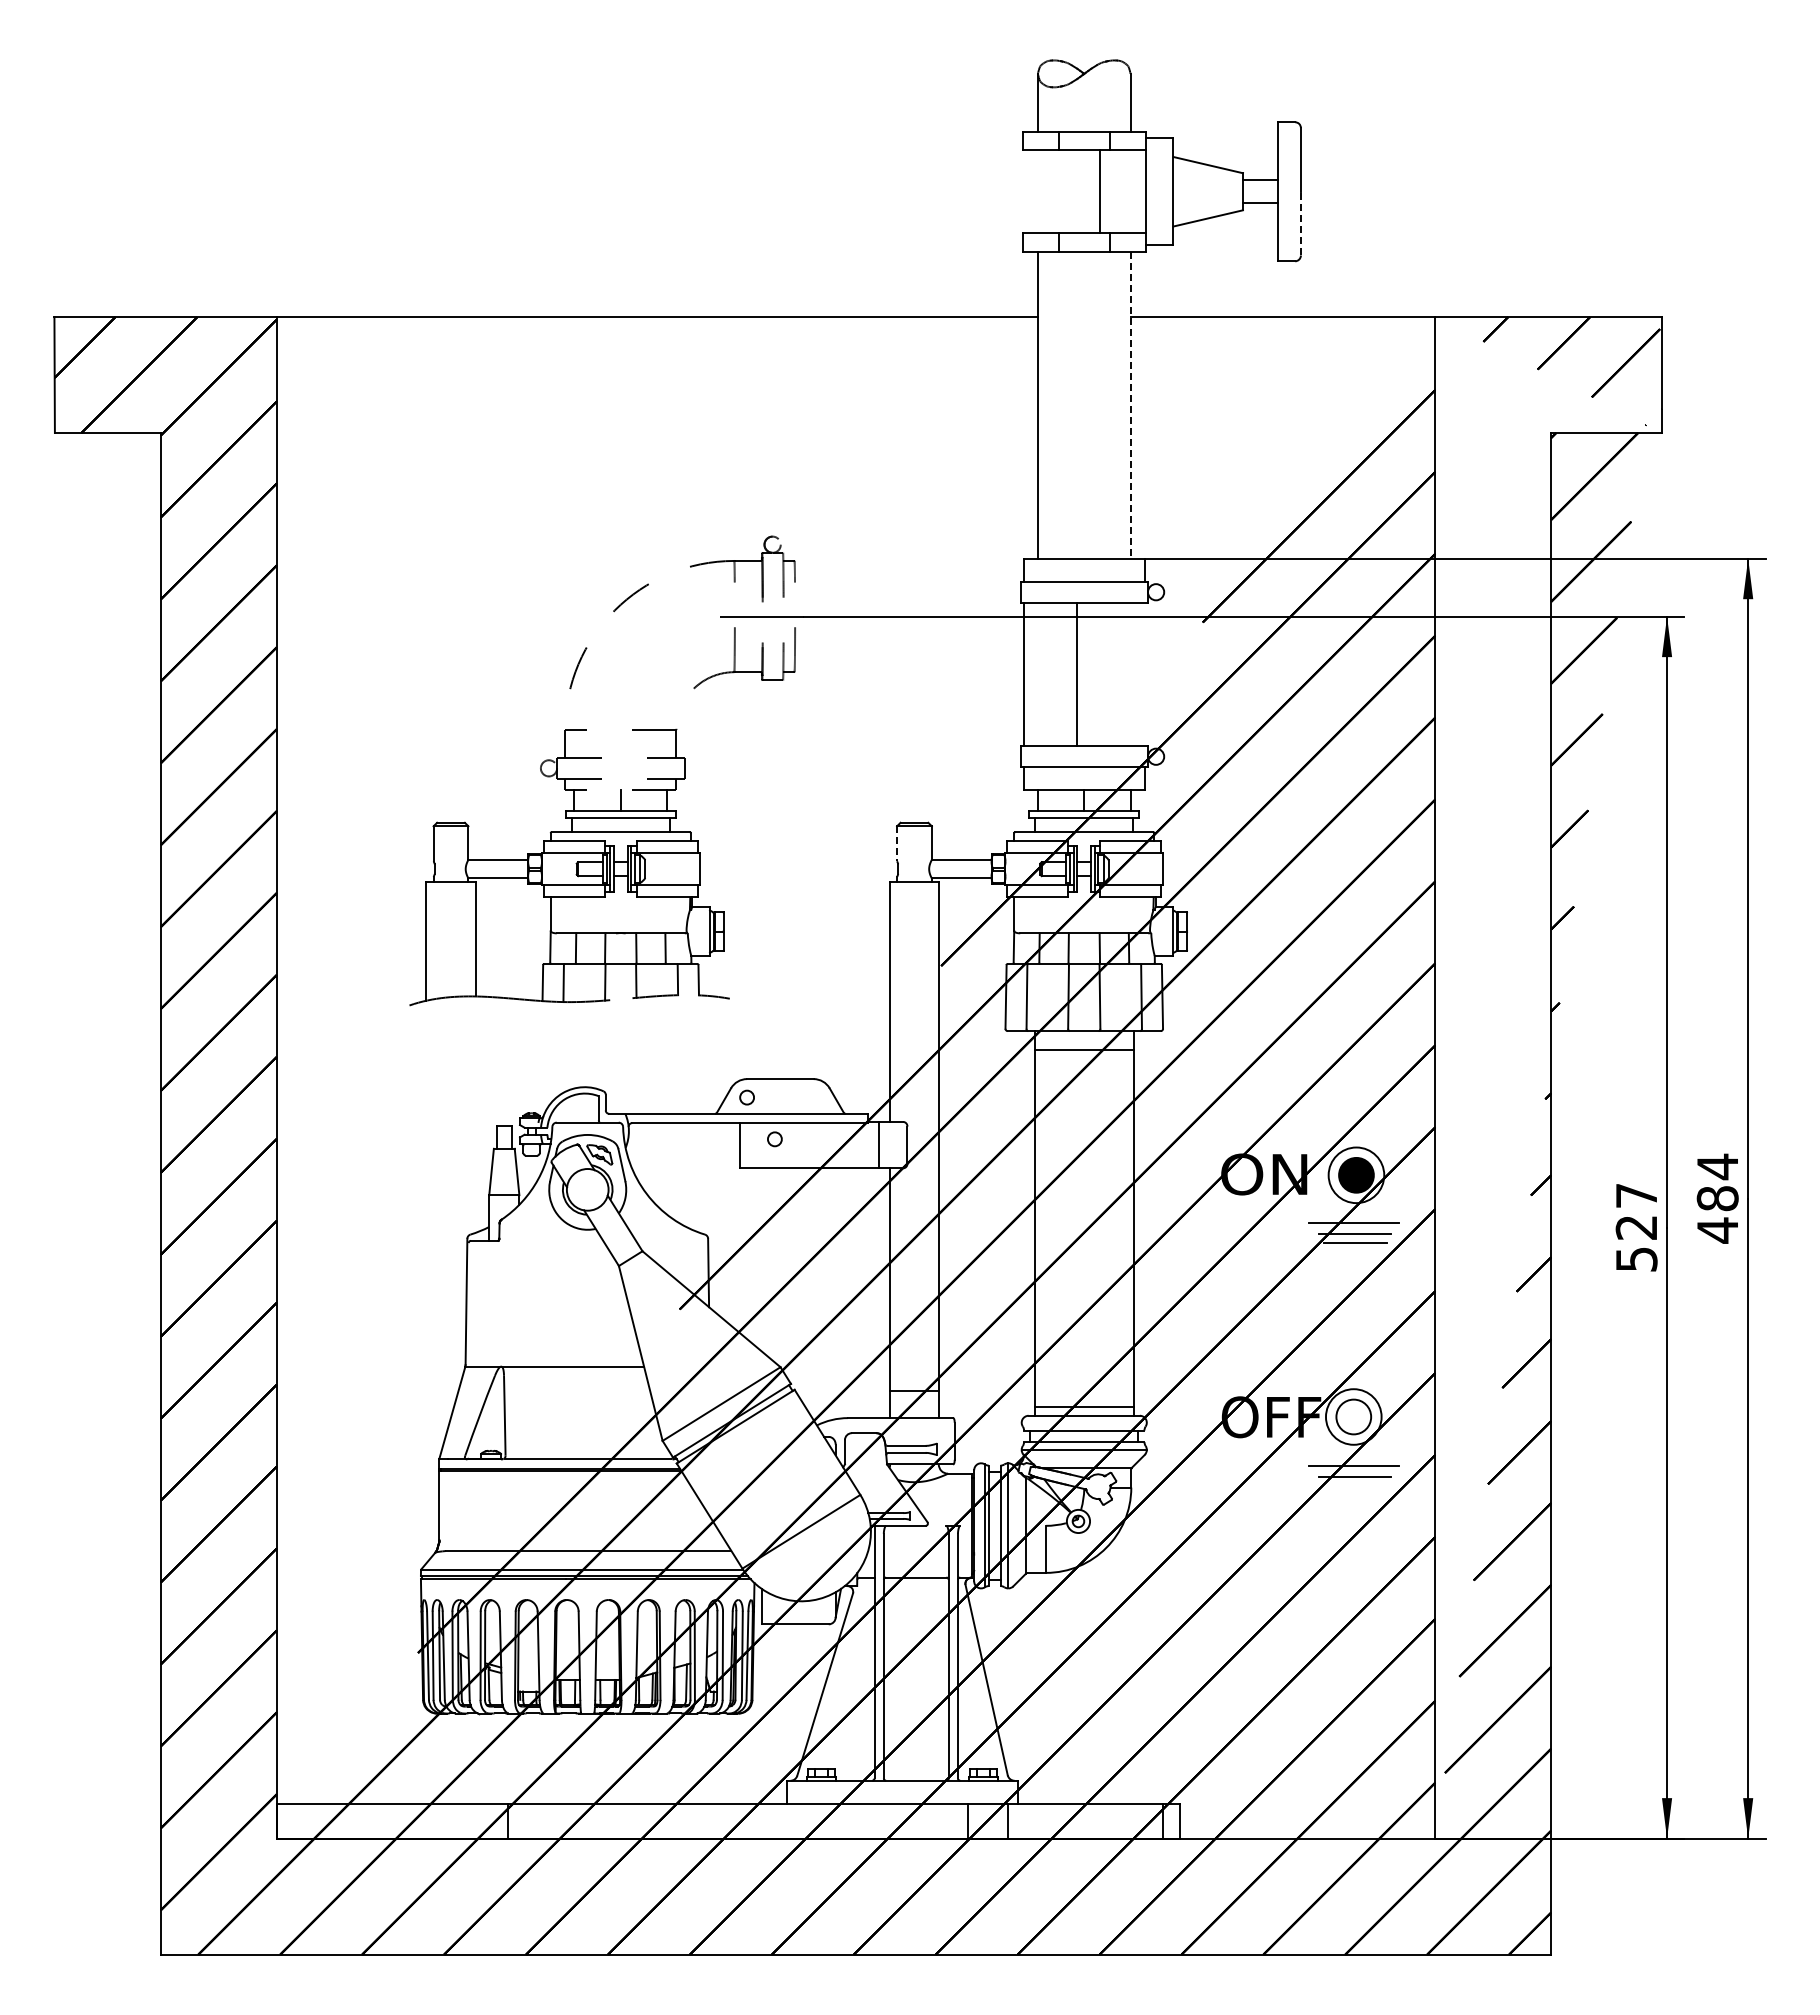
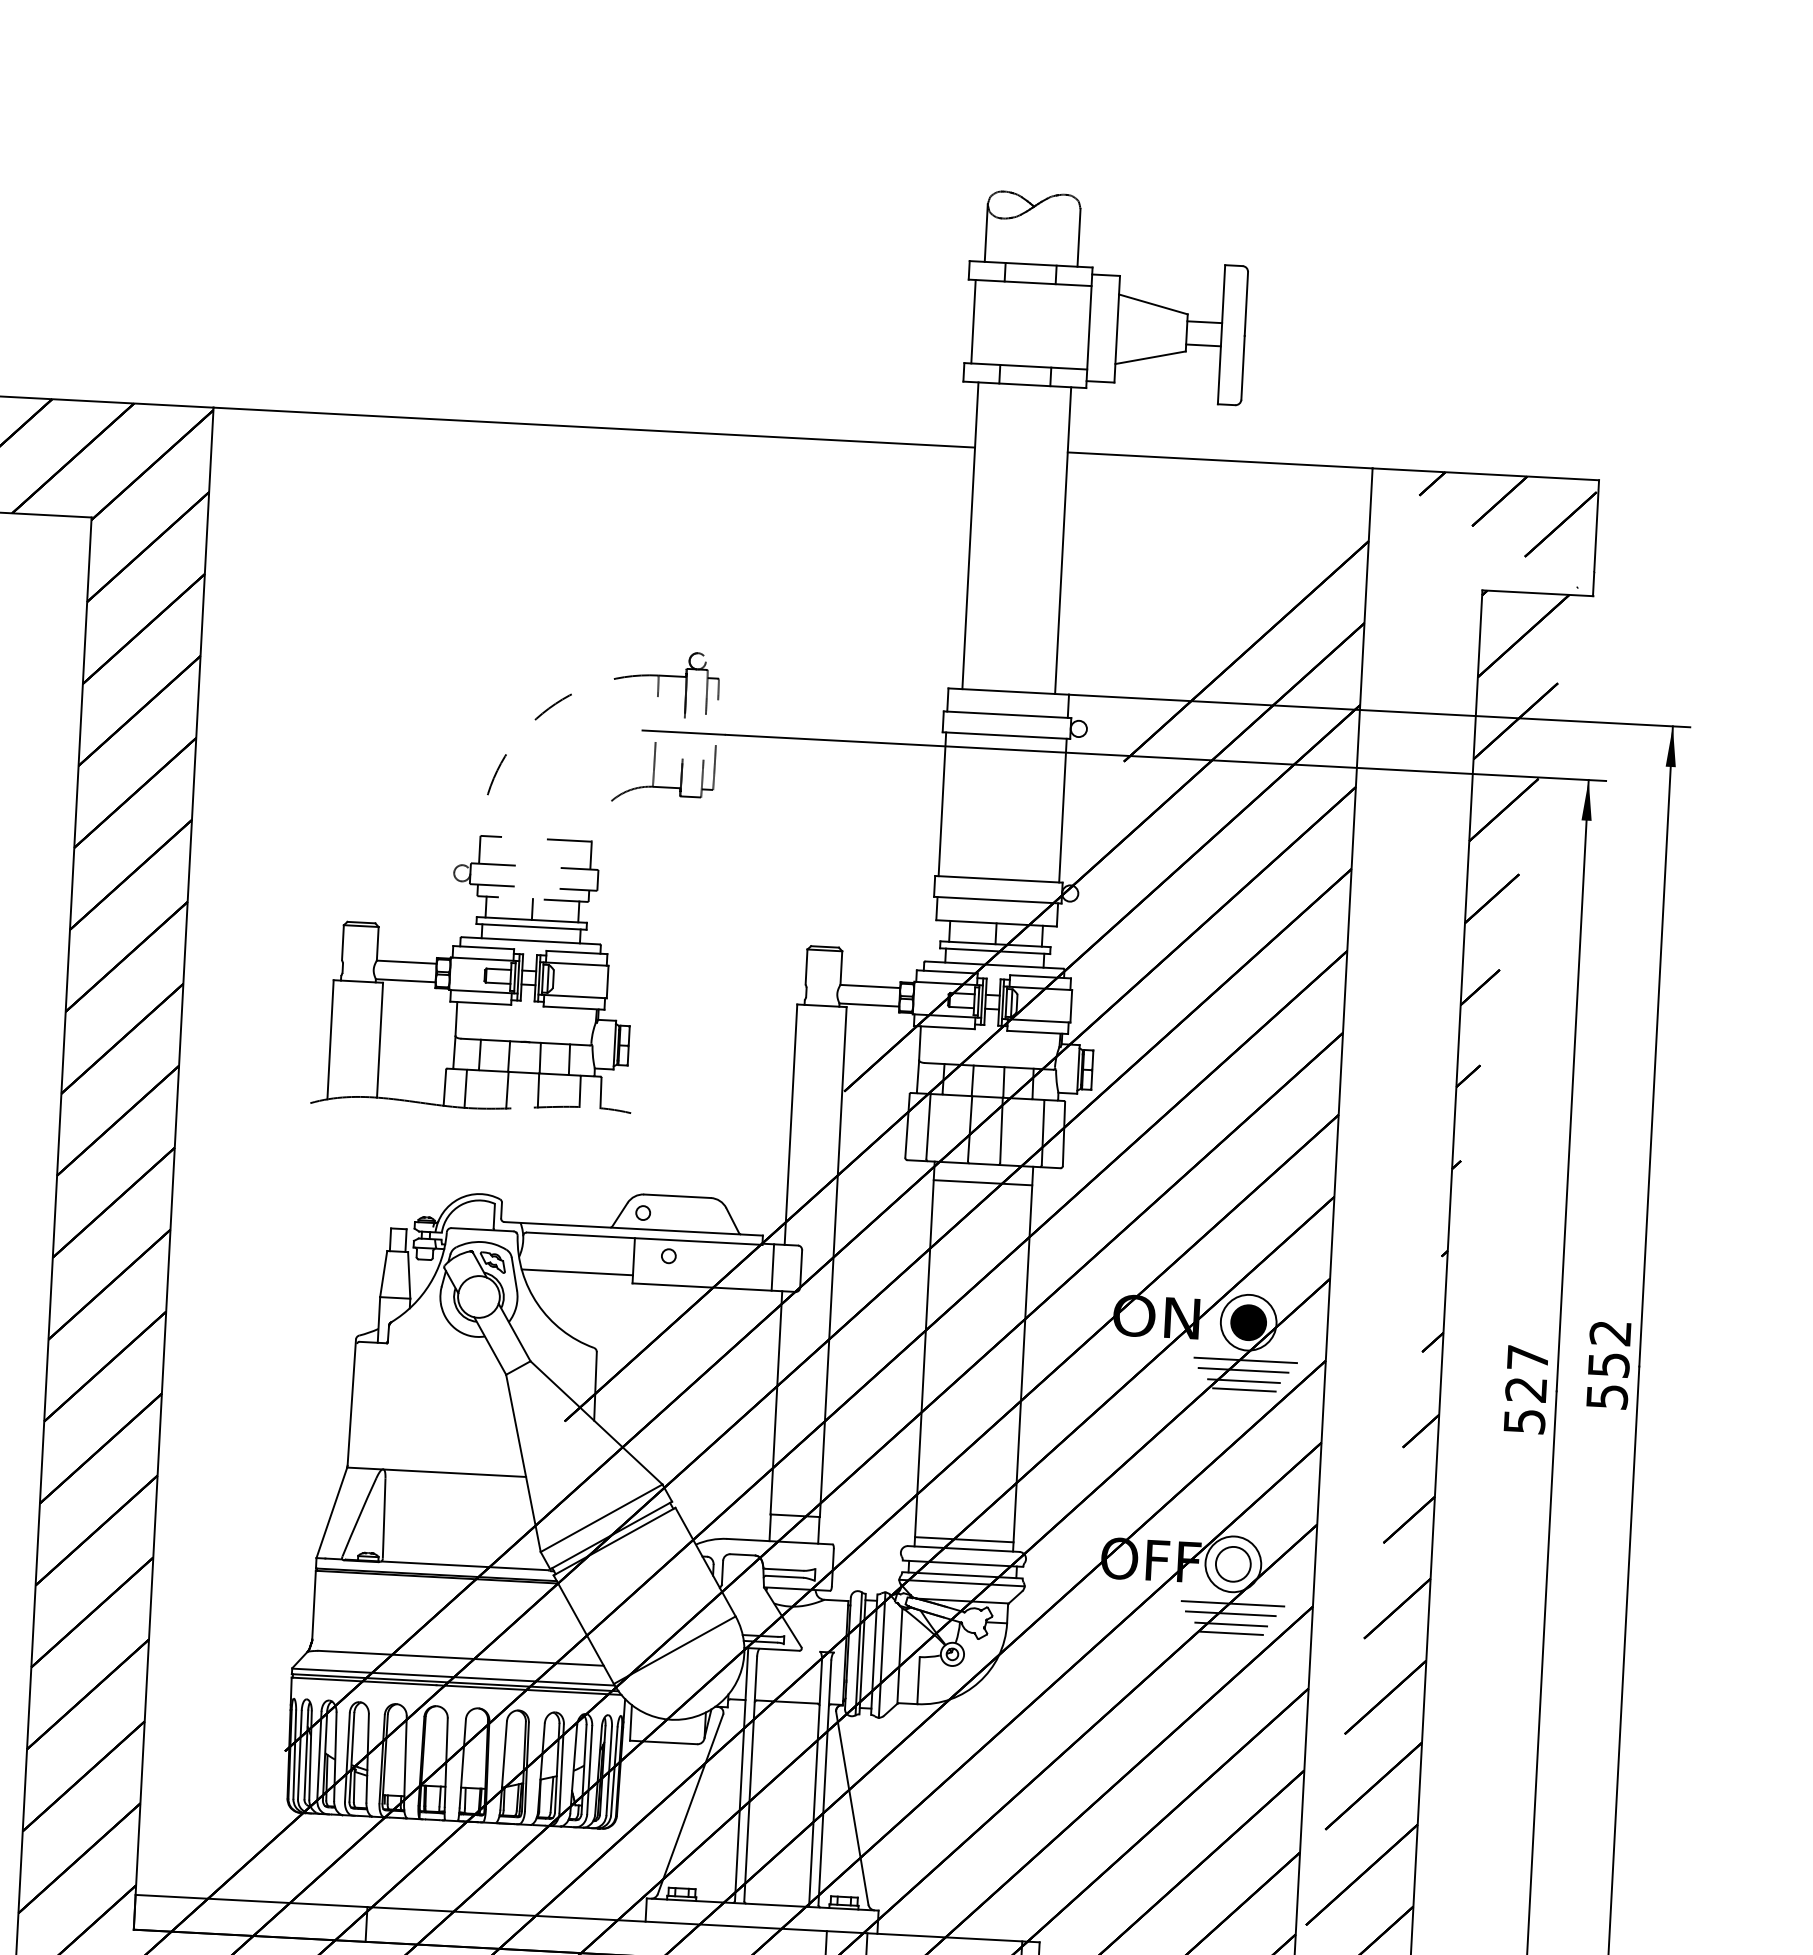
line: (1099, 191) -> (973, 321), moved
line: (1300, 223) -> (1242, 367), dashed -> solid
line: (1130, 405) -> (1063, 540), dashed -> solid
line: (1076, 674) -> (1062, 810), moved
line: (897, 844) -> (806, 967), dashed -> solid
line: (684, 1160) -> (577, 1272), added
text: (1717, 1198) -> (1608, 1364), 484 -> 552
line: (1355, 1213) -> (1245, 1360), added
line: (1355, 1456) -> (1233, 1603), added
line: (1355, 1485) -> (1231, 1632), added

